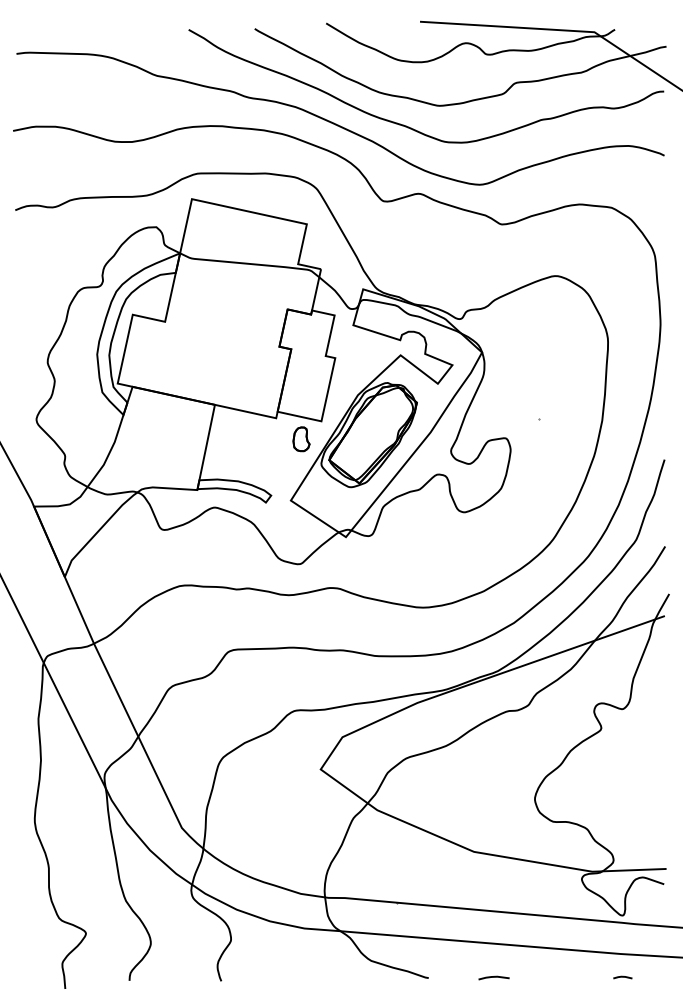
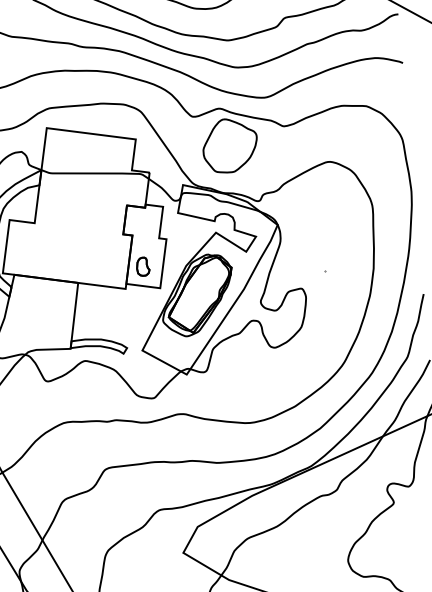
part: (428, 243) -> (229, 145), added
part: (301, 439) -> (143, 266), moved

